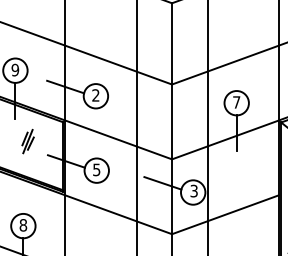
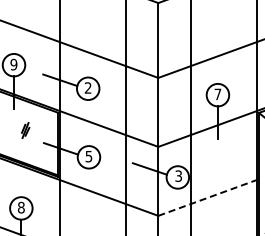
part: (27, 141) -> (25, 130), size x0.7
line: (225, 214) -> (207, 197), solid -> dashed

